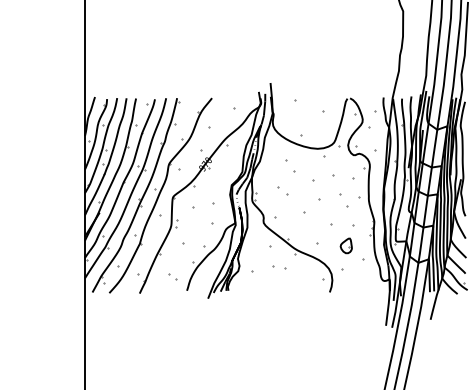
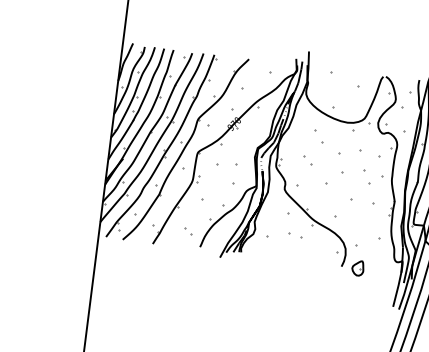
part: (345, 245) -> (357, 267), moved

